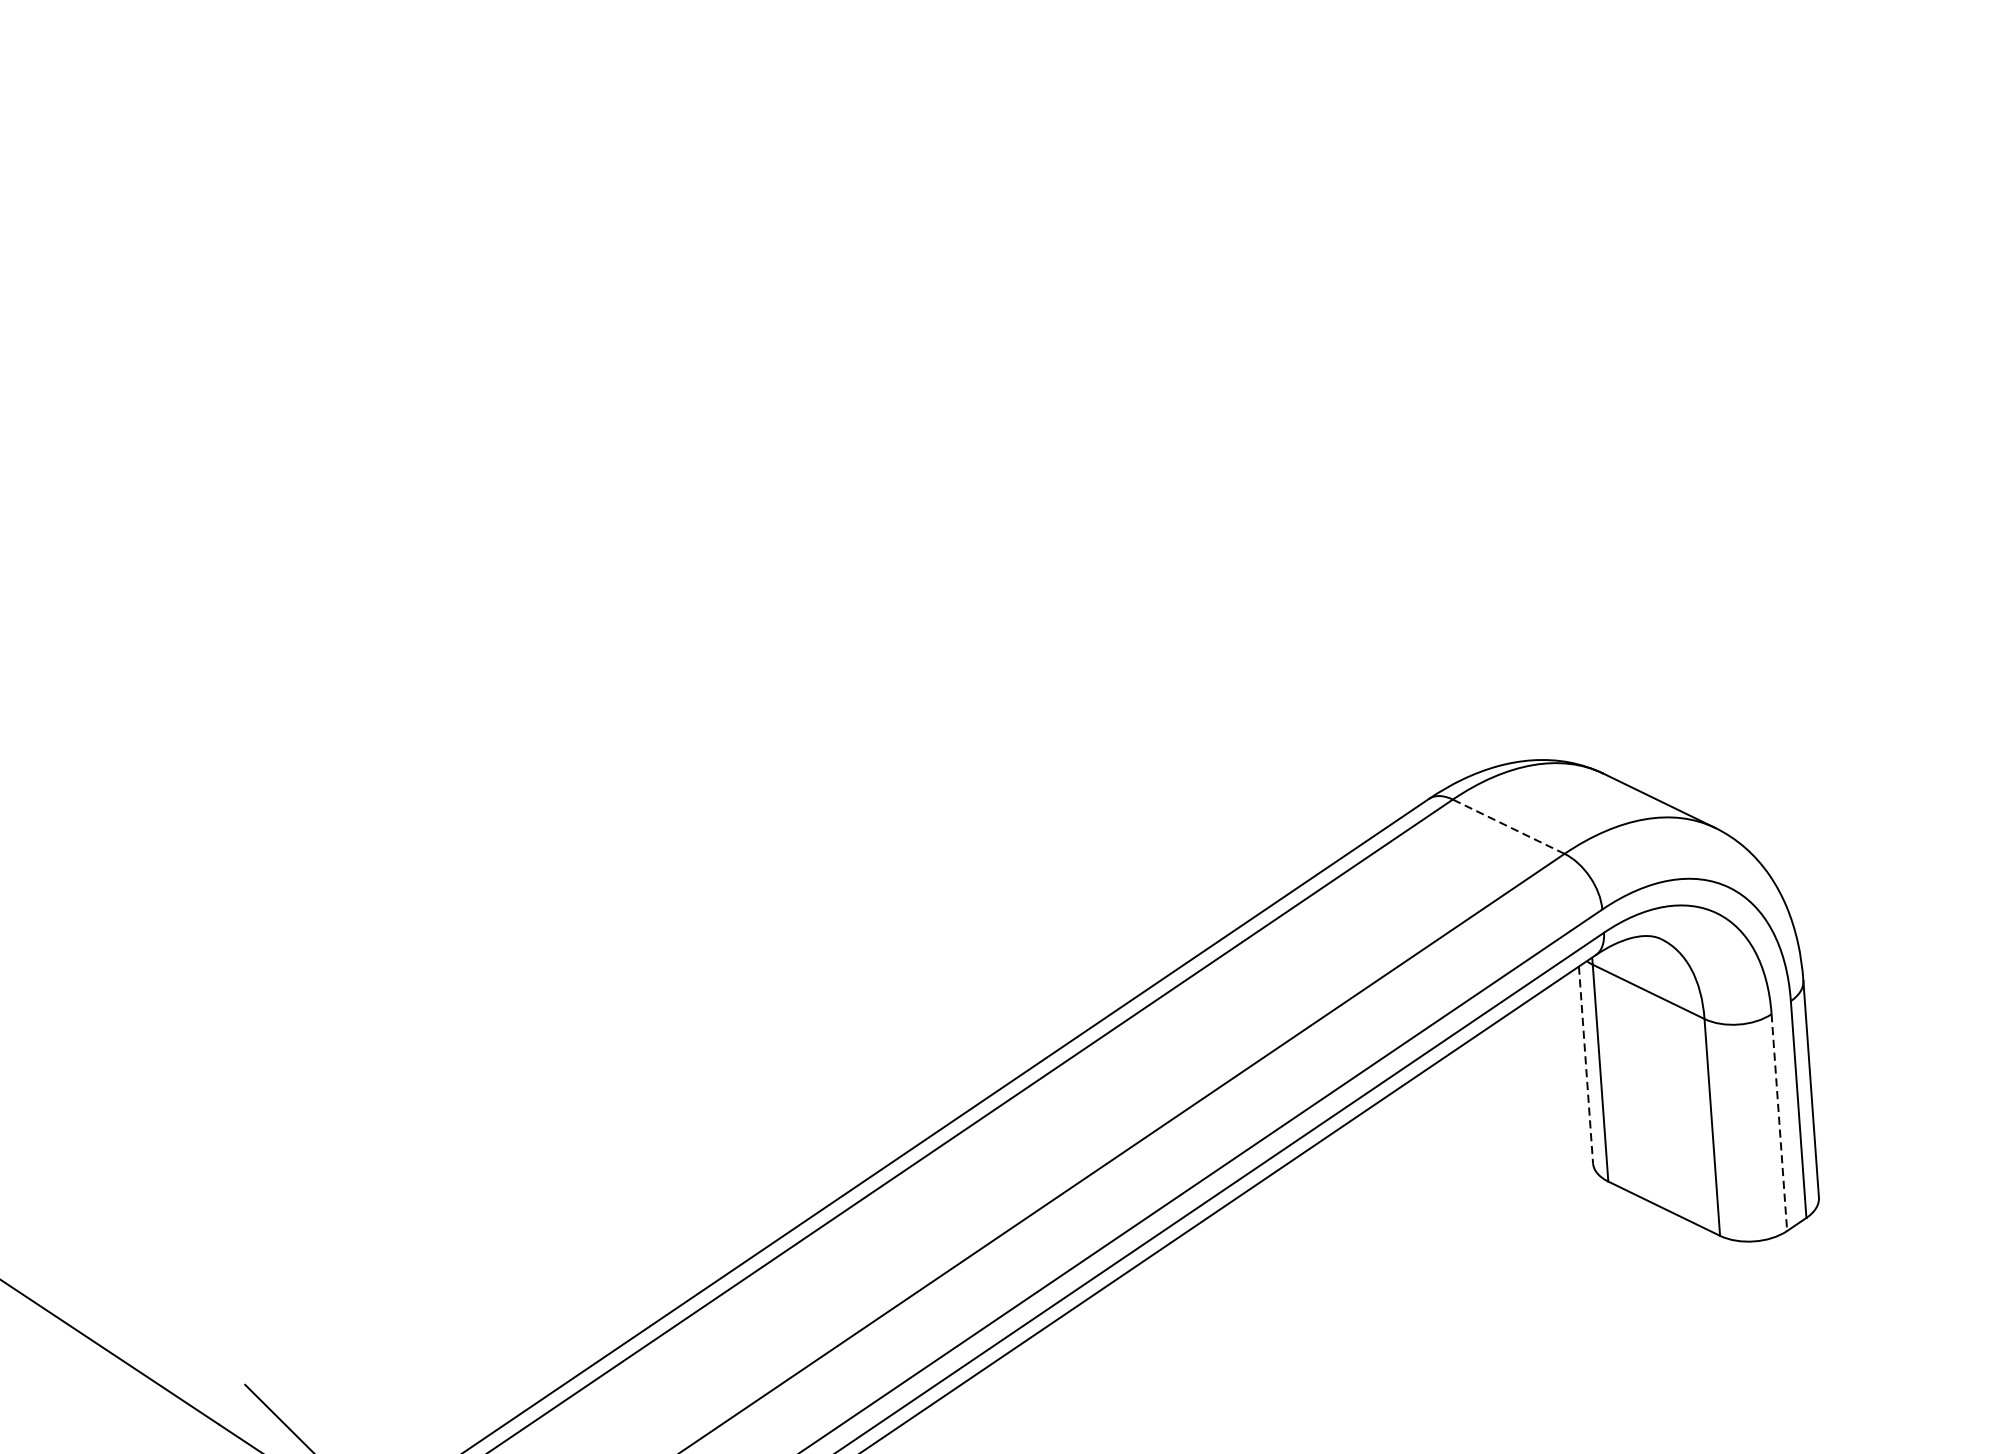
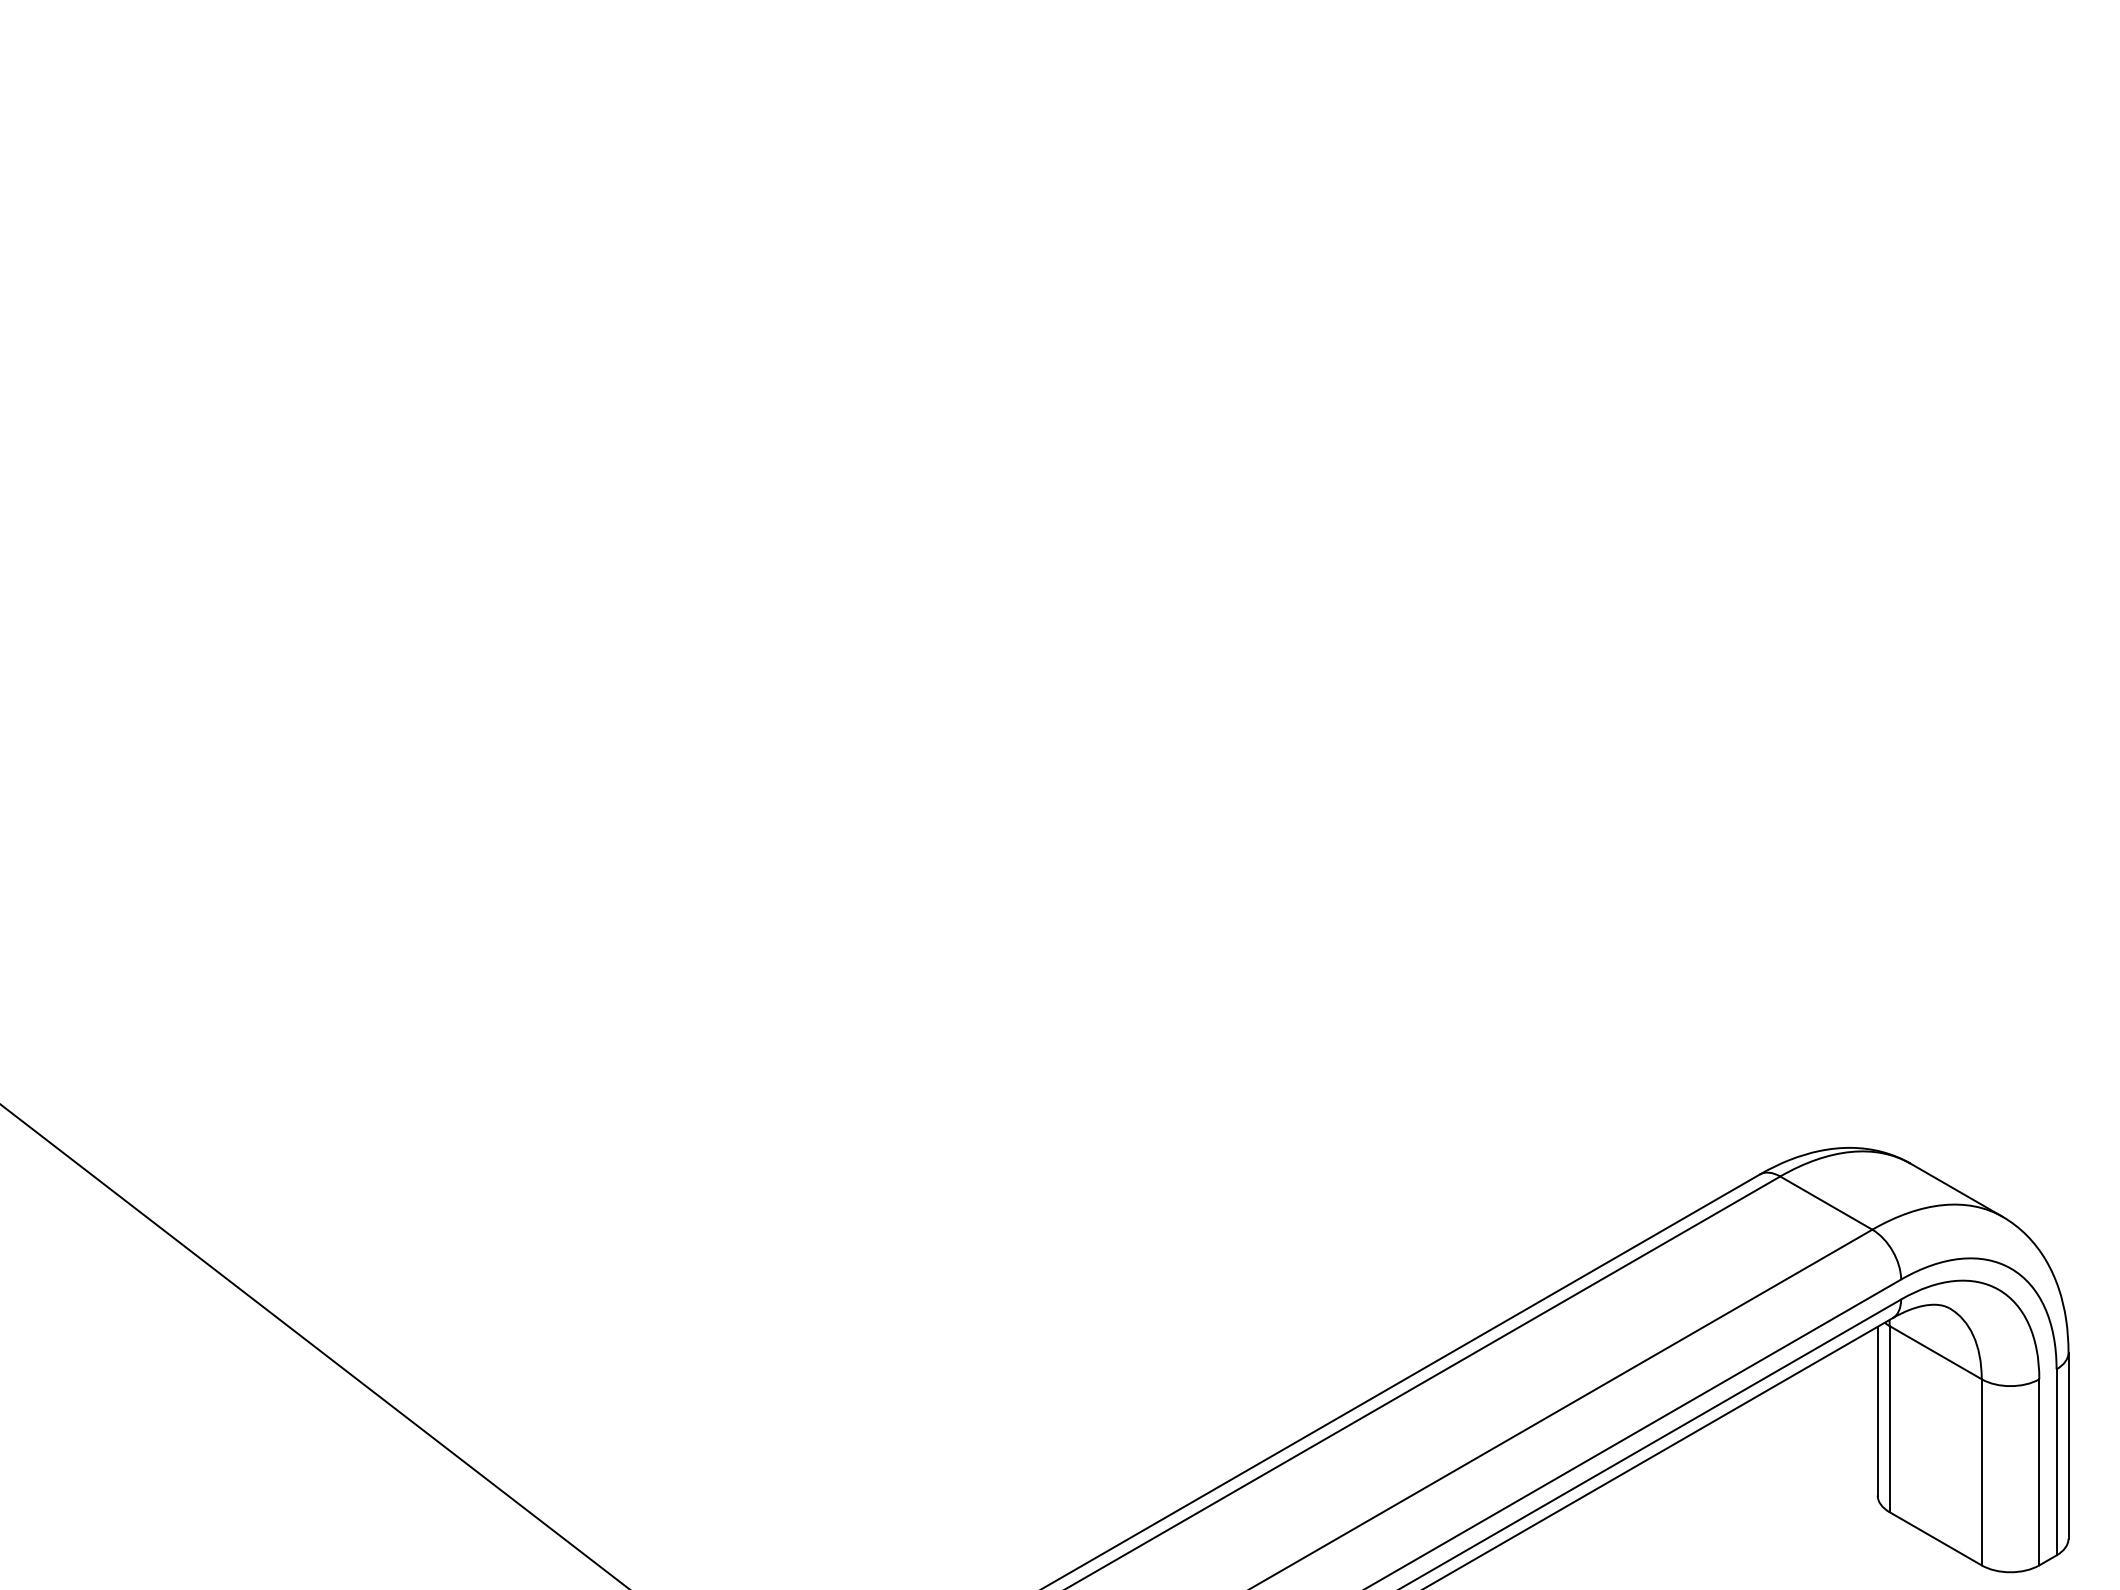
line: (1507, 826) -> (1825, 1202), dashed -> solid
line: (1585, 1065) -> (1877, 1411), dashed -> solid
line: (1779, 1122) -> (2039, 1472), dashed -> solid

